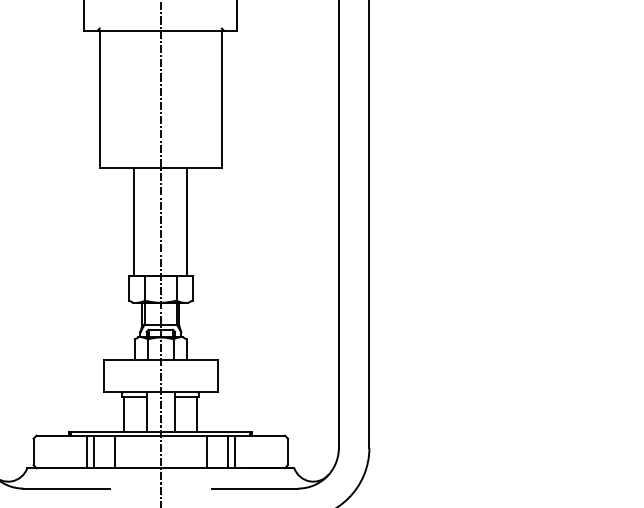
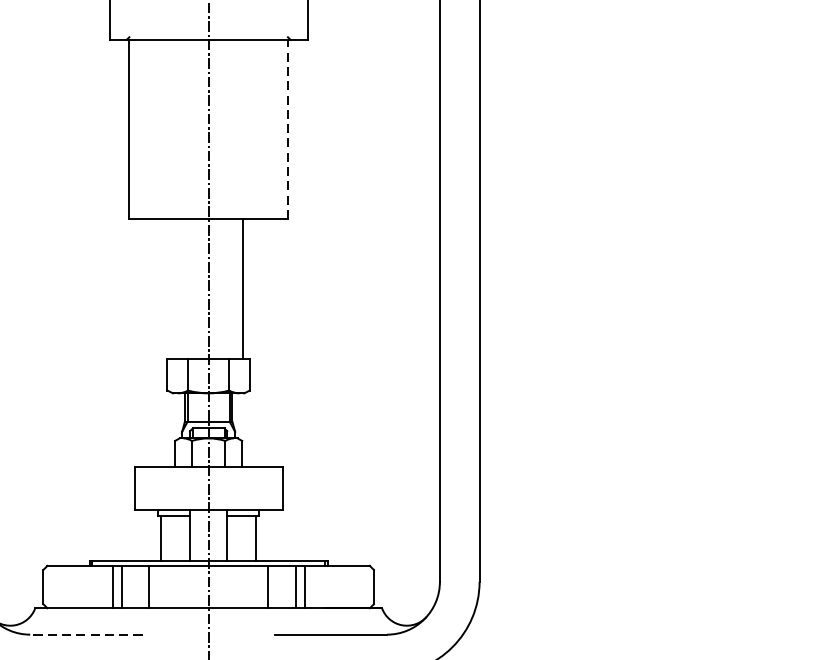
line: (221, 99) -> (287, 129), solid -> dashed
line: (134, 222) -> (174, 289), removed
line: (66, 488) -> (86, 634), solid -> dashed

